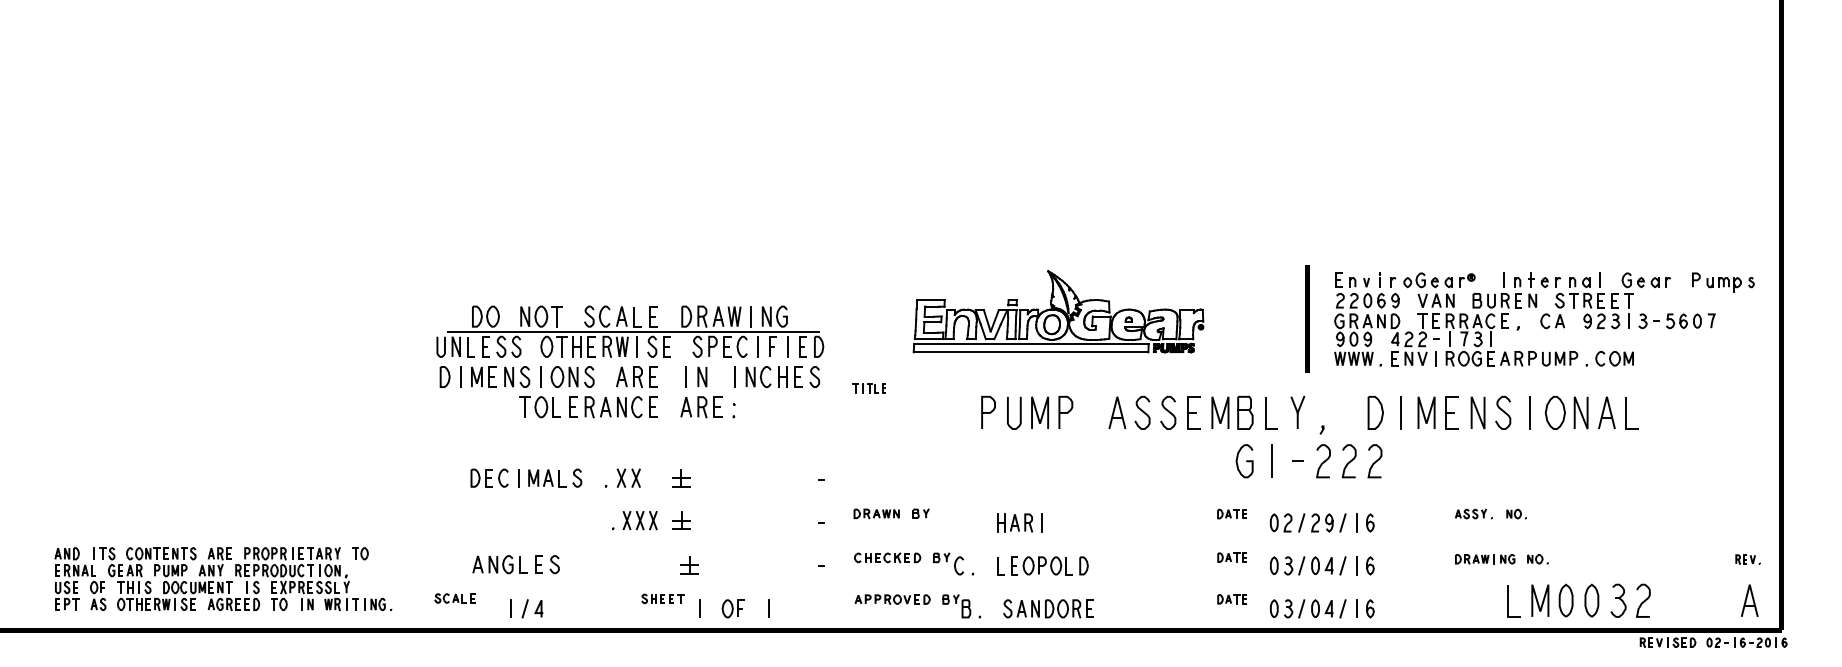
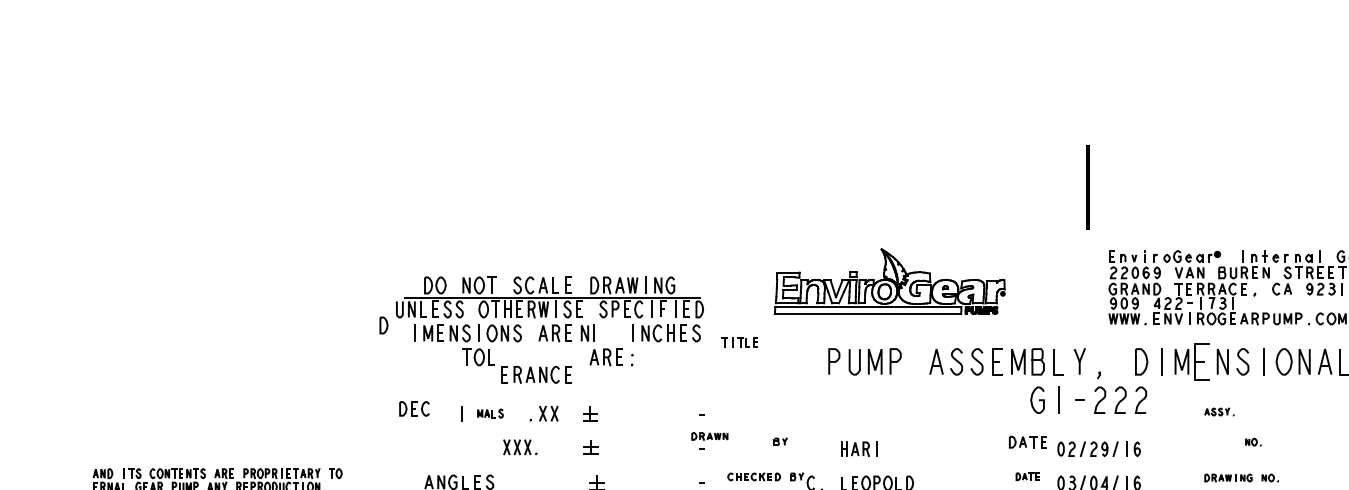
line: (1307, 318) -> (1087, 186), moved
part: (444, 376) -> (383, 325), moved
line: (702, 376) -> (585, 332), moved
part: (868, 388) -> (739, 342), size x1.4
part: (613, 407) -> (536, 375), moved
part: (1451, 412) -> (1201, 361), size x1.4
part: (489, 477) -> (414, 408), moved
part: (555, 477) -> (490, 413), size x0.6
part: (876, 513) -> (709, 436), moved
part: (1231, 513) -> (1027, 441), size x1.6
part: (1473, 513) -> (1219, 411), moved
part: (639, 520) -> (516, 447), moved

